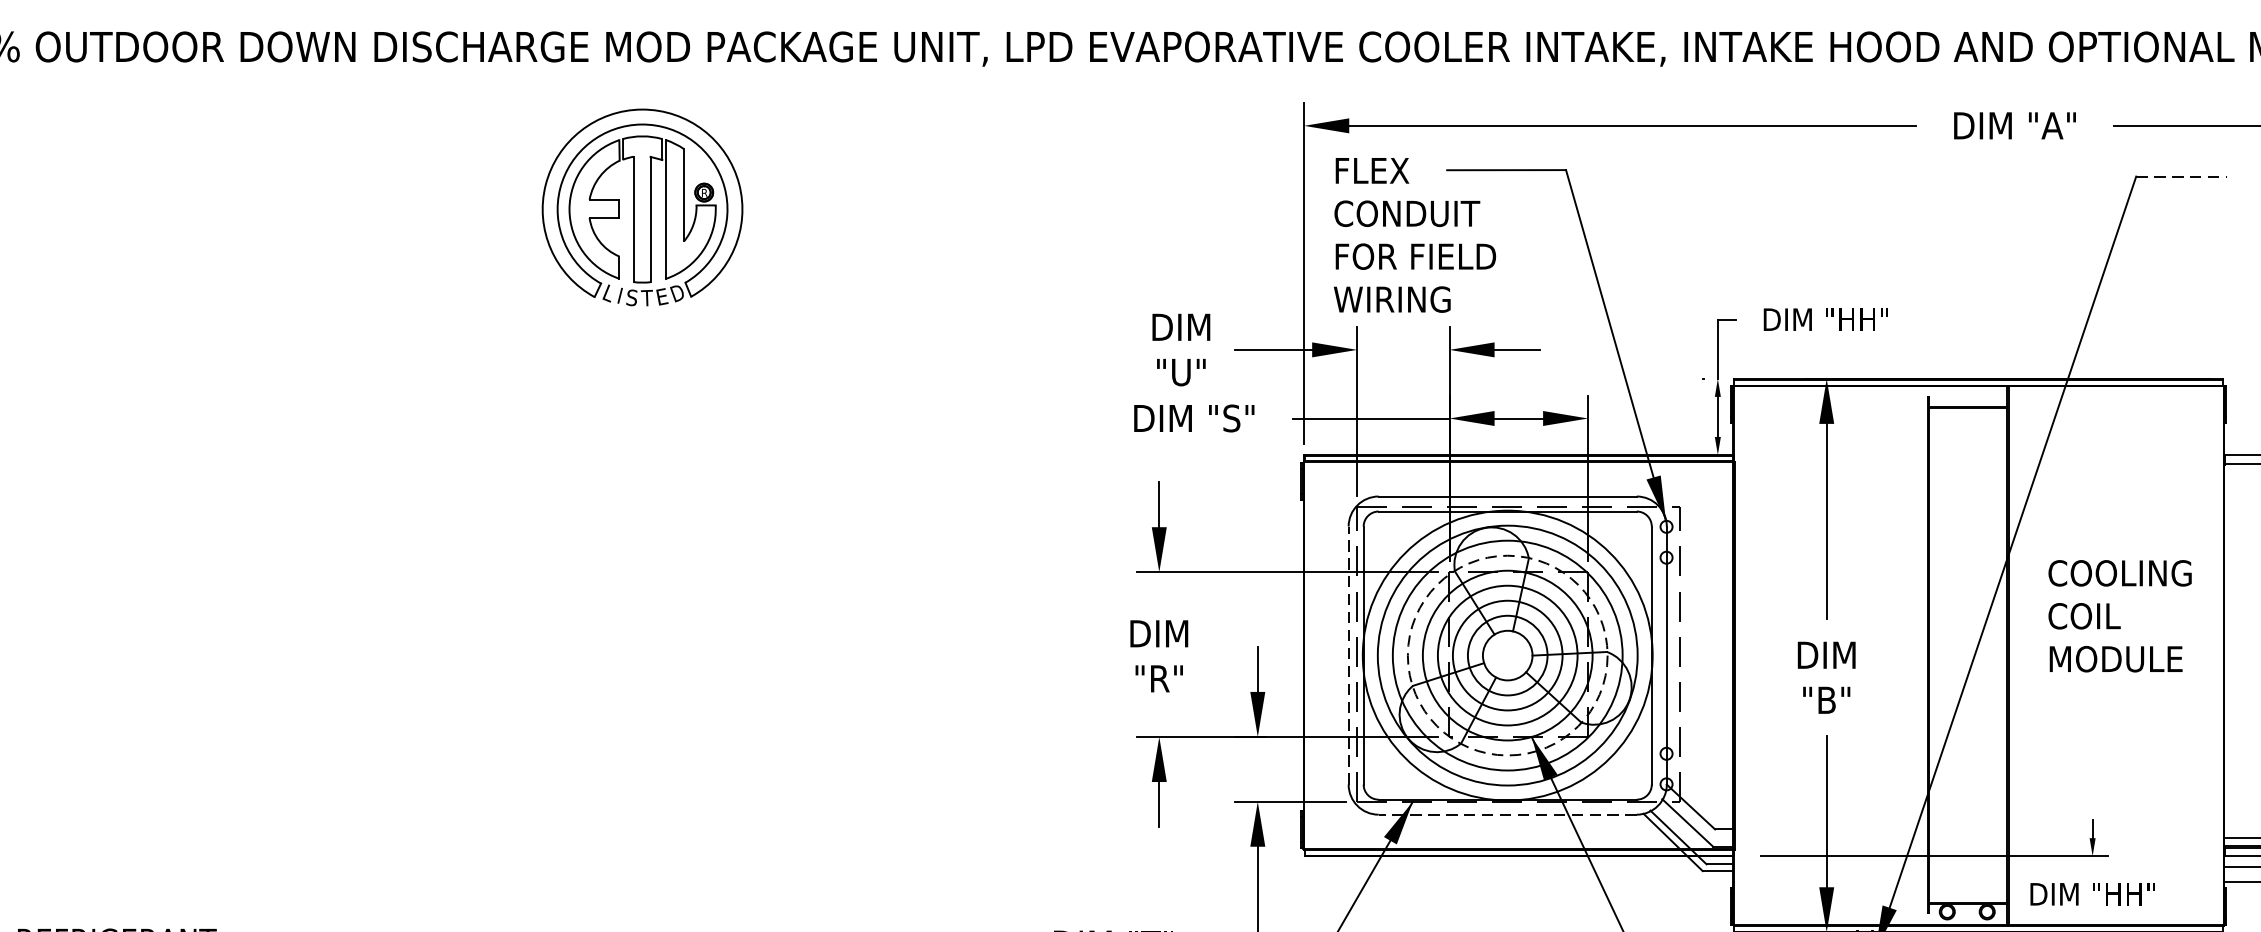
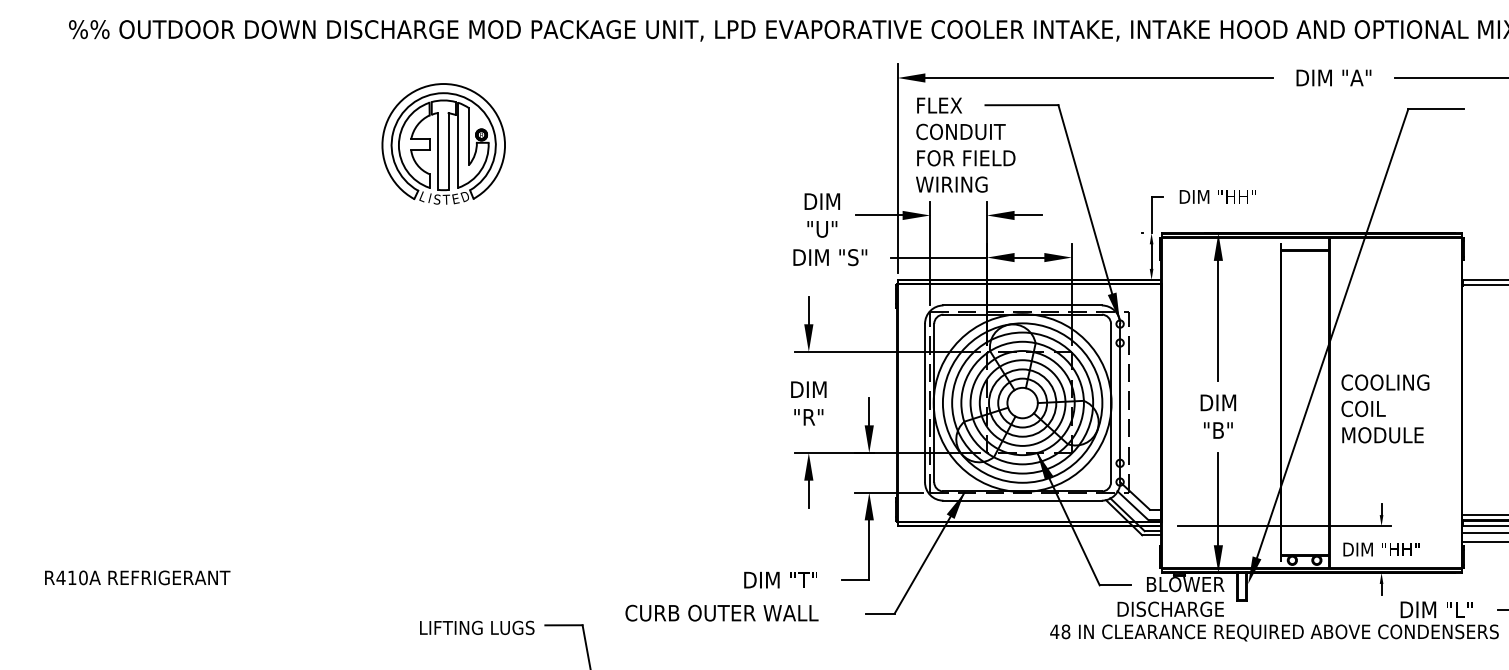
line: (2182, 177) -> (1436, 109), dashed -> solid
part: (642, 206) -> (443, 143), moved
text: (2120, 615) -> (1385, 408), moved
line: (1349, 654) -> (925, 402), dashed -> solid
circle: (1507, 654) -> (1022, 402), dashed -> solid
line: (1507, 814) -> (1022, 500), dashed -> solid

